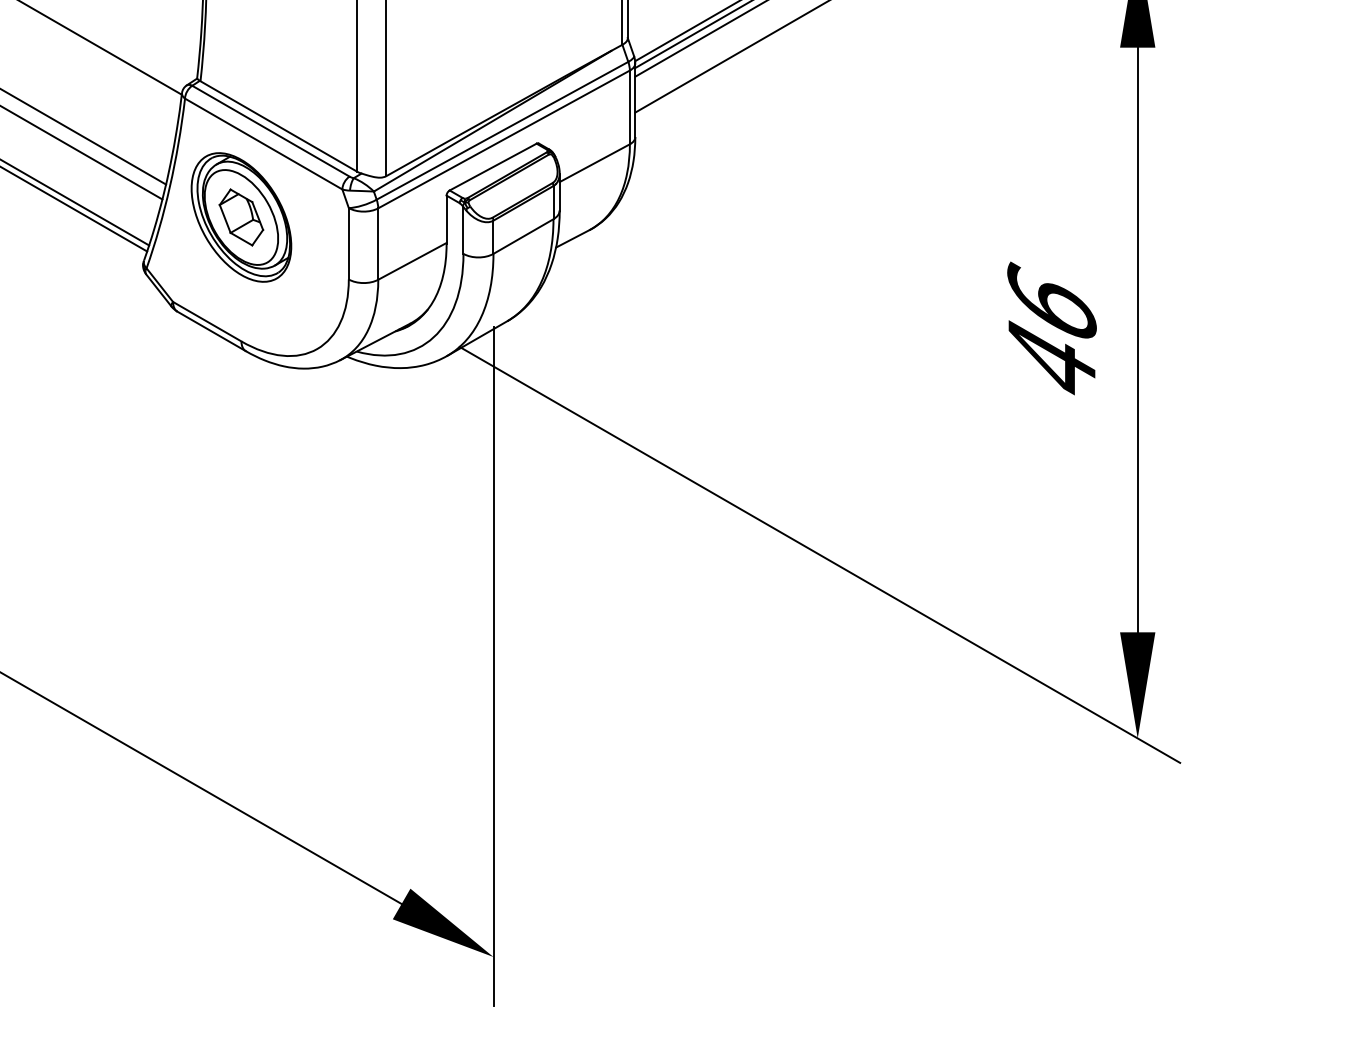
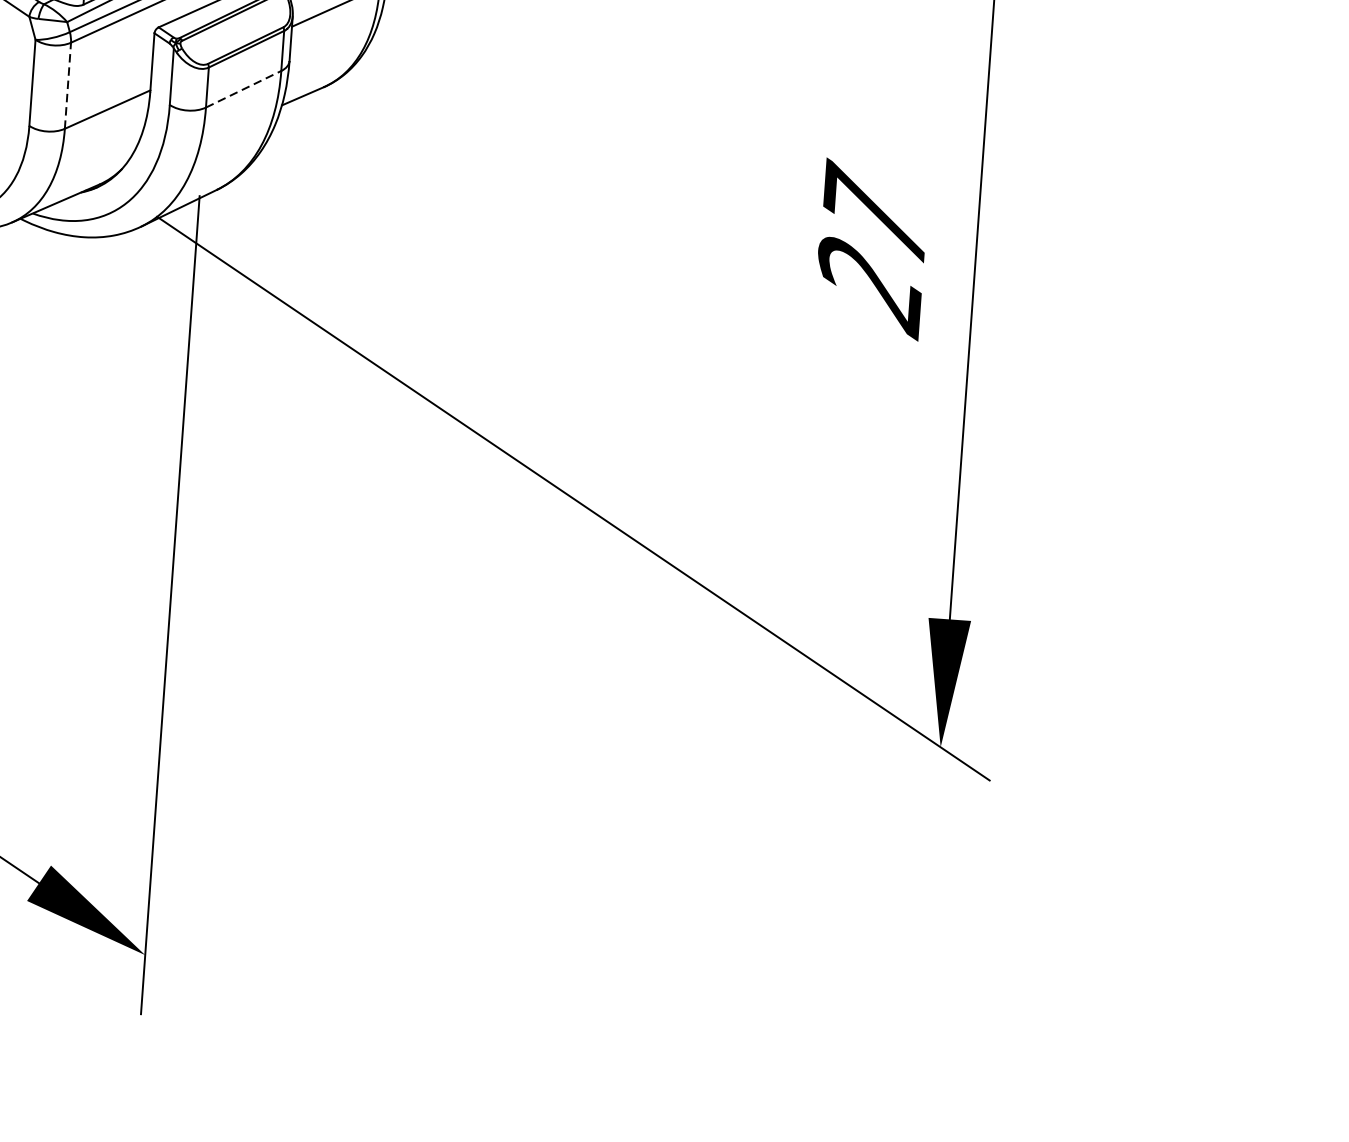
line: (523, 236) -> (243, 89), solid -> dashed
line: (378, 244) -> (68, 86), solid -> dashed
text: (1051, 331) -> (871, 249), 46 -> 27

